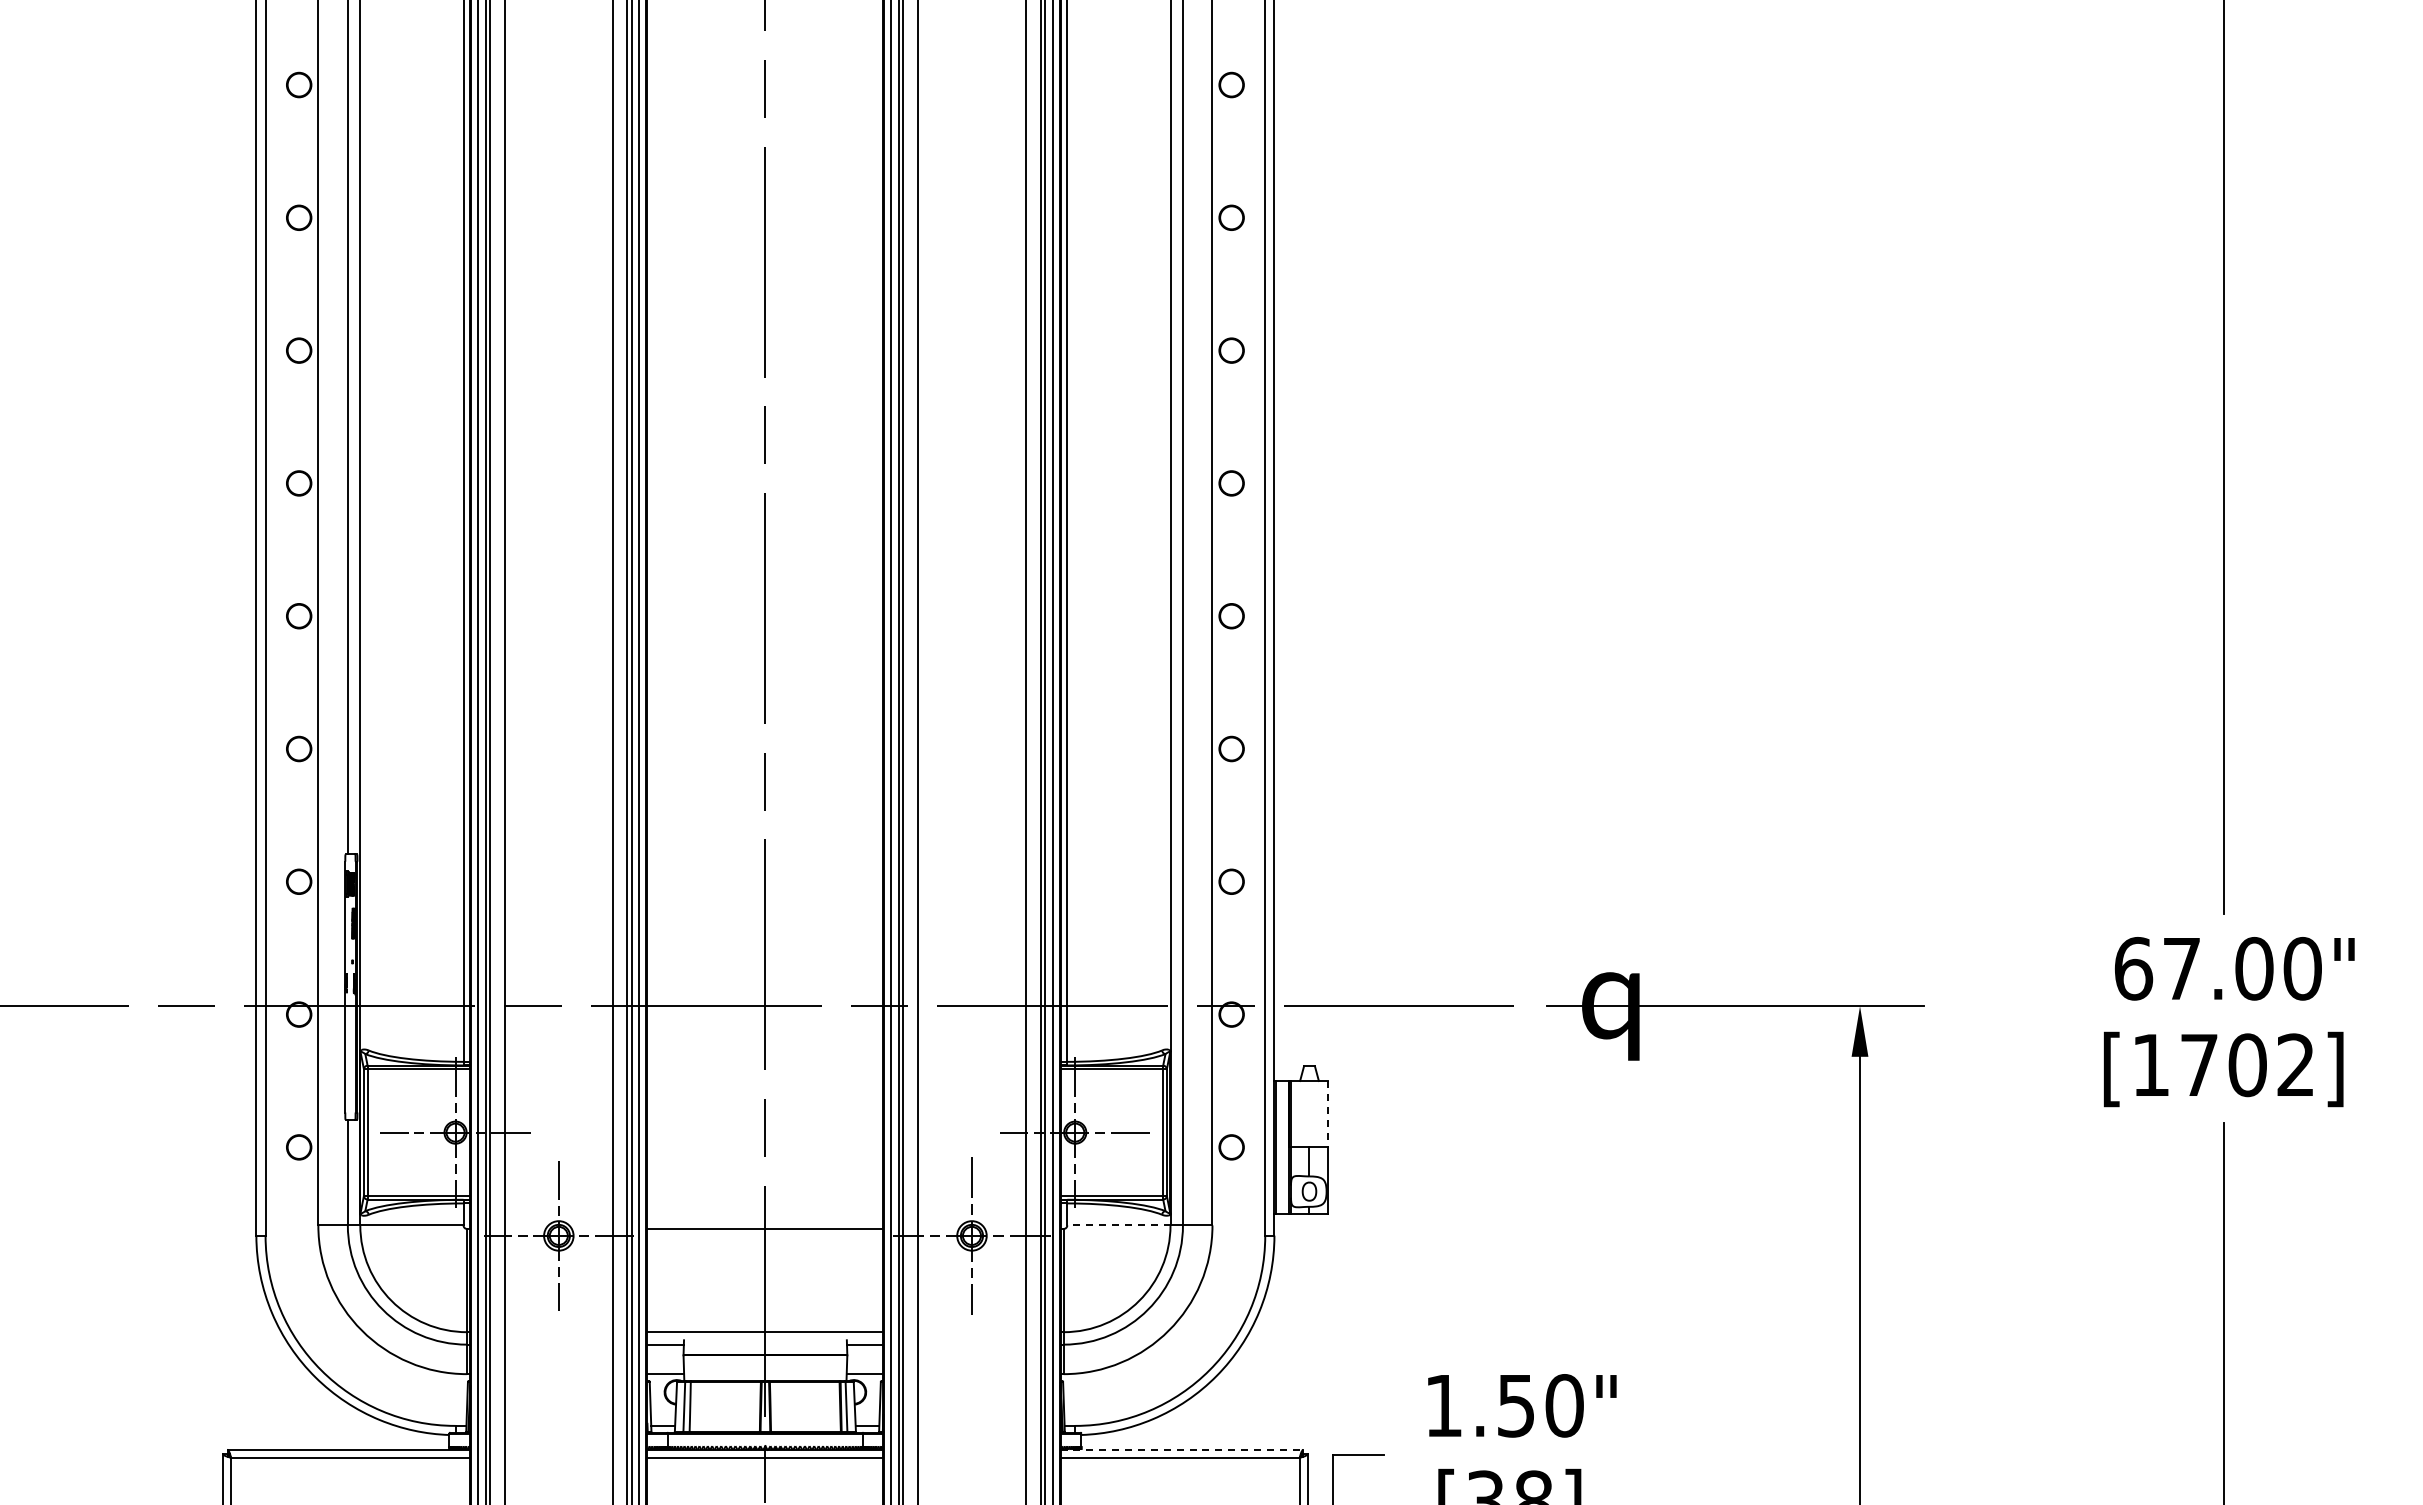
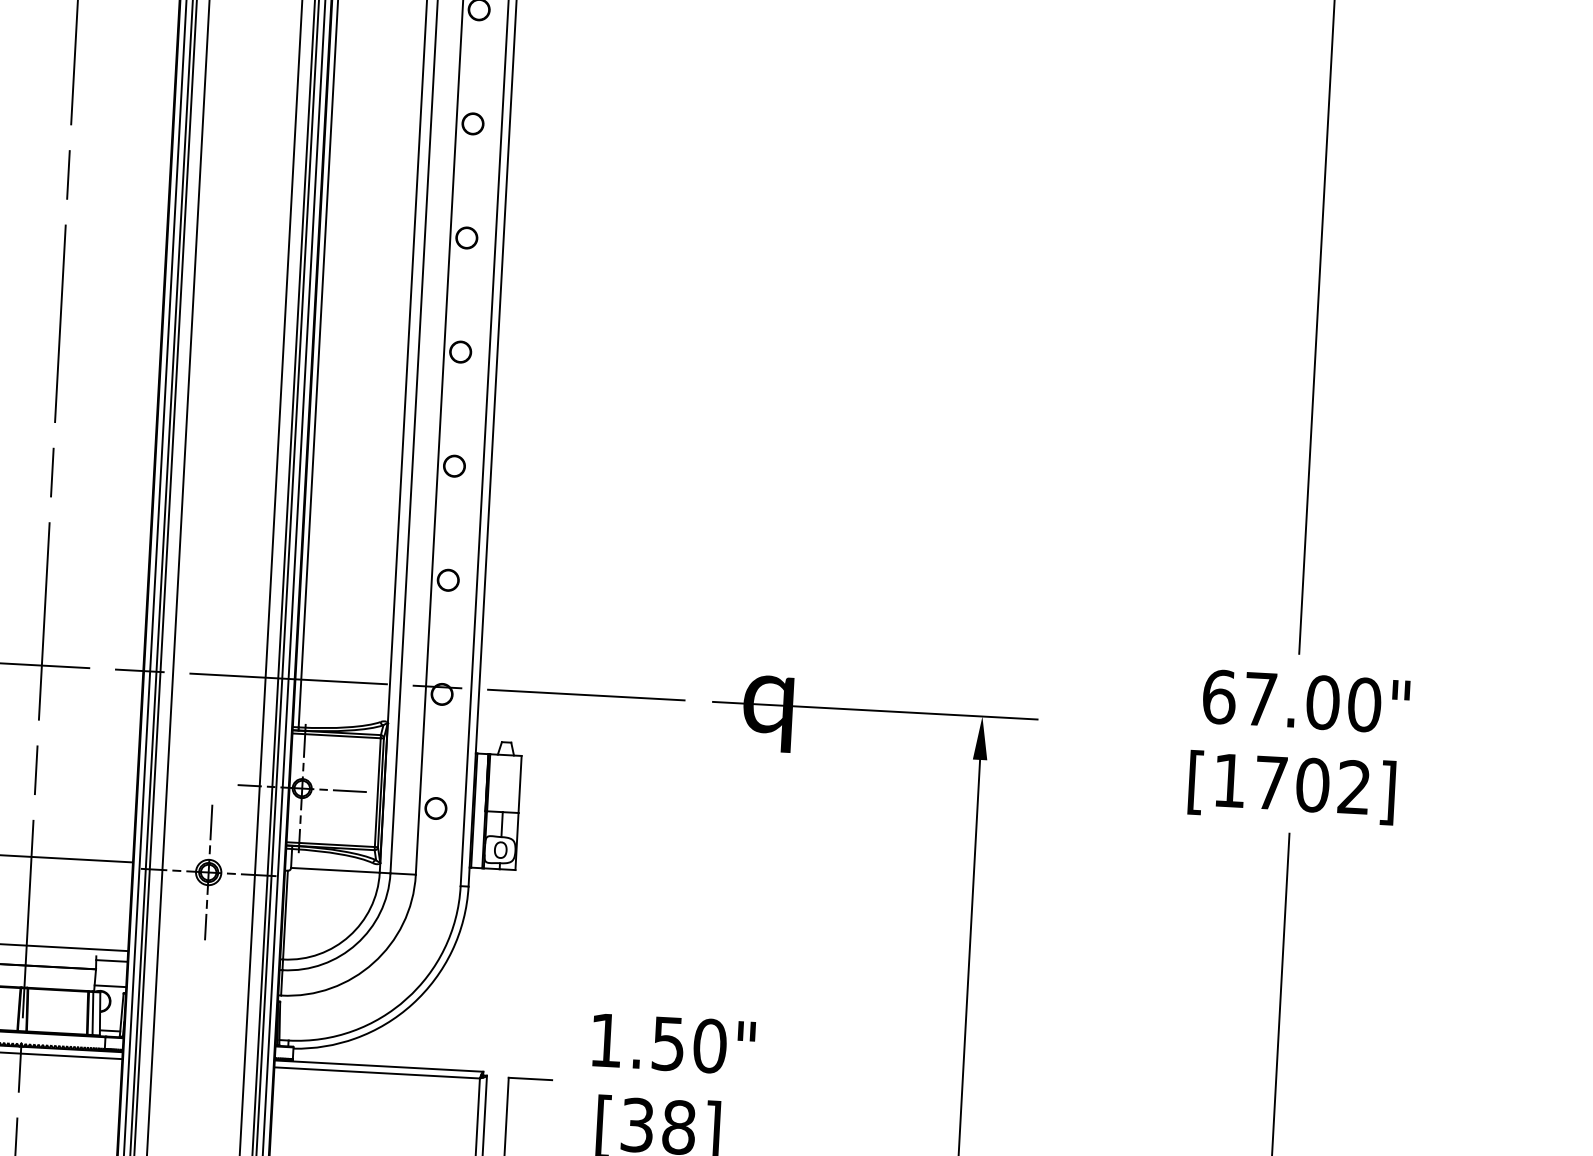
line: (1327, 1114) -> (519, 784), dashed -> solid
line: (1118, 1225) -> (335, 870), dashed -> solid
line: (1182, 1449) -> (379, 1065), dashed -> solid

